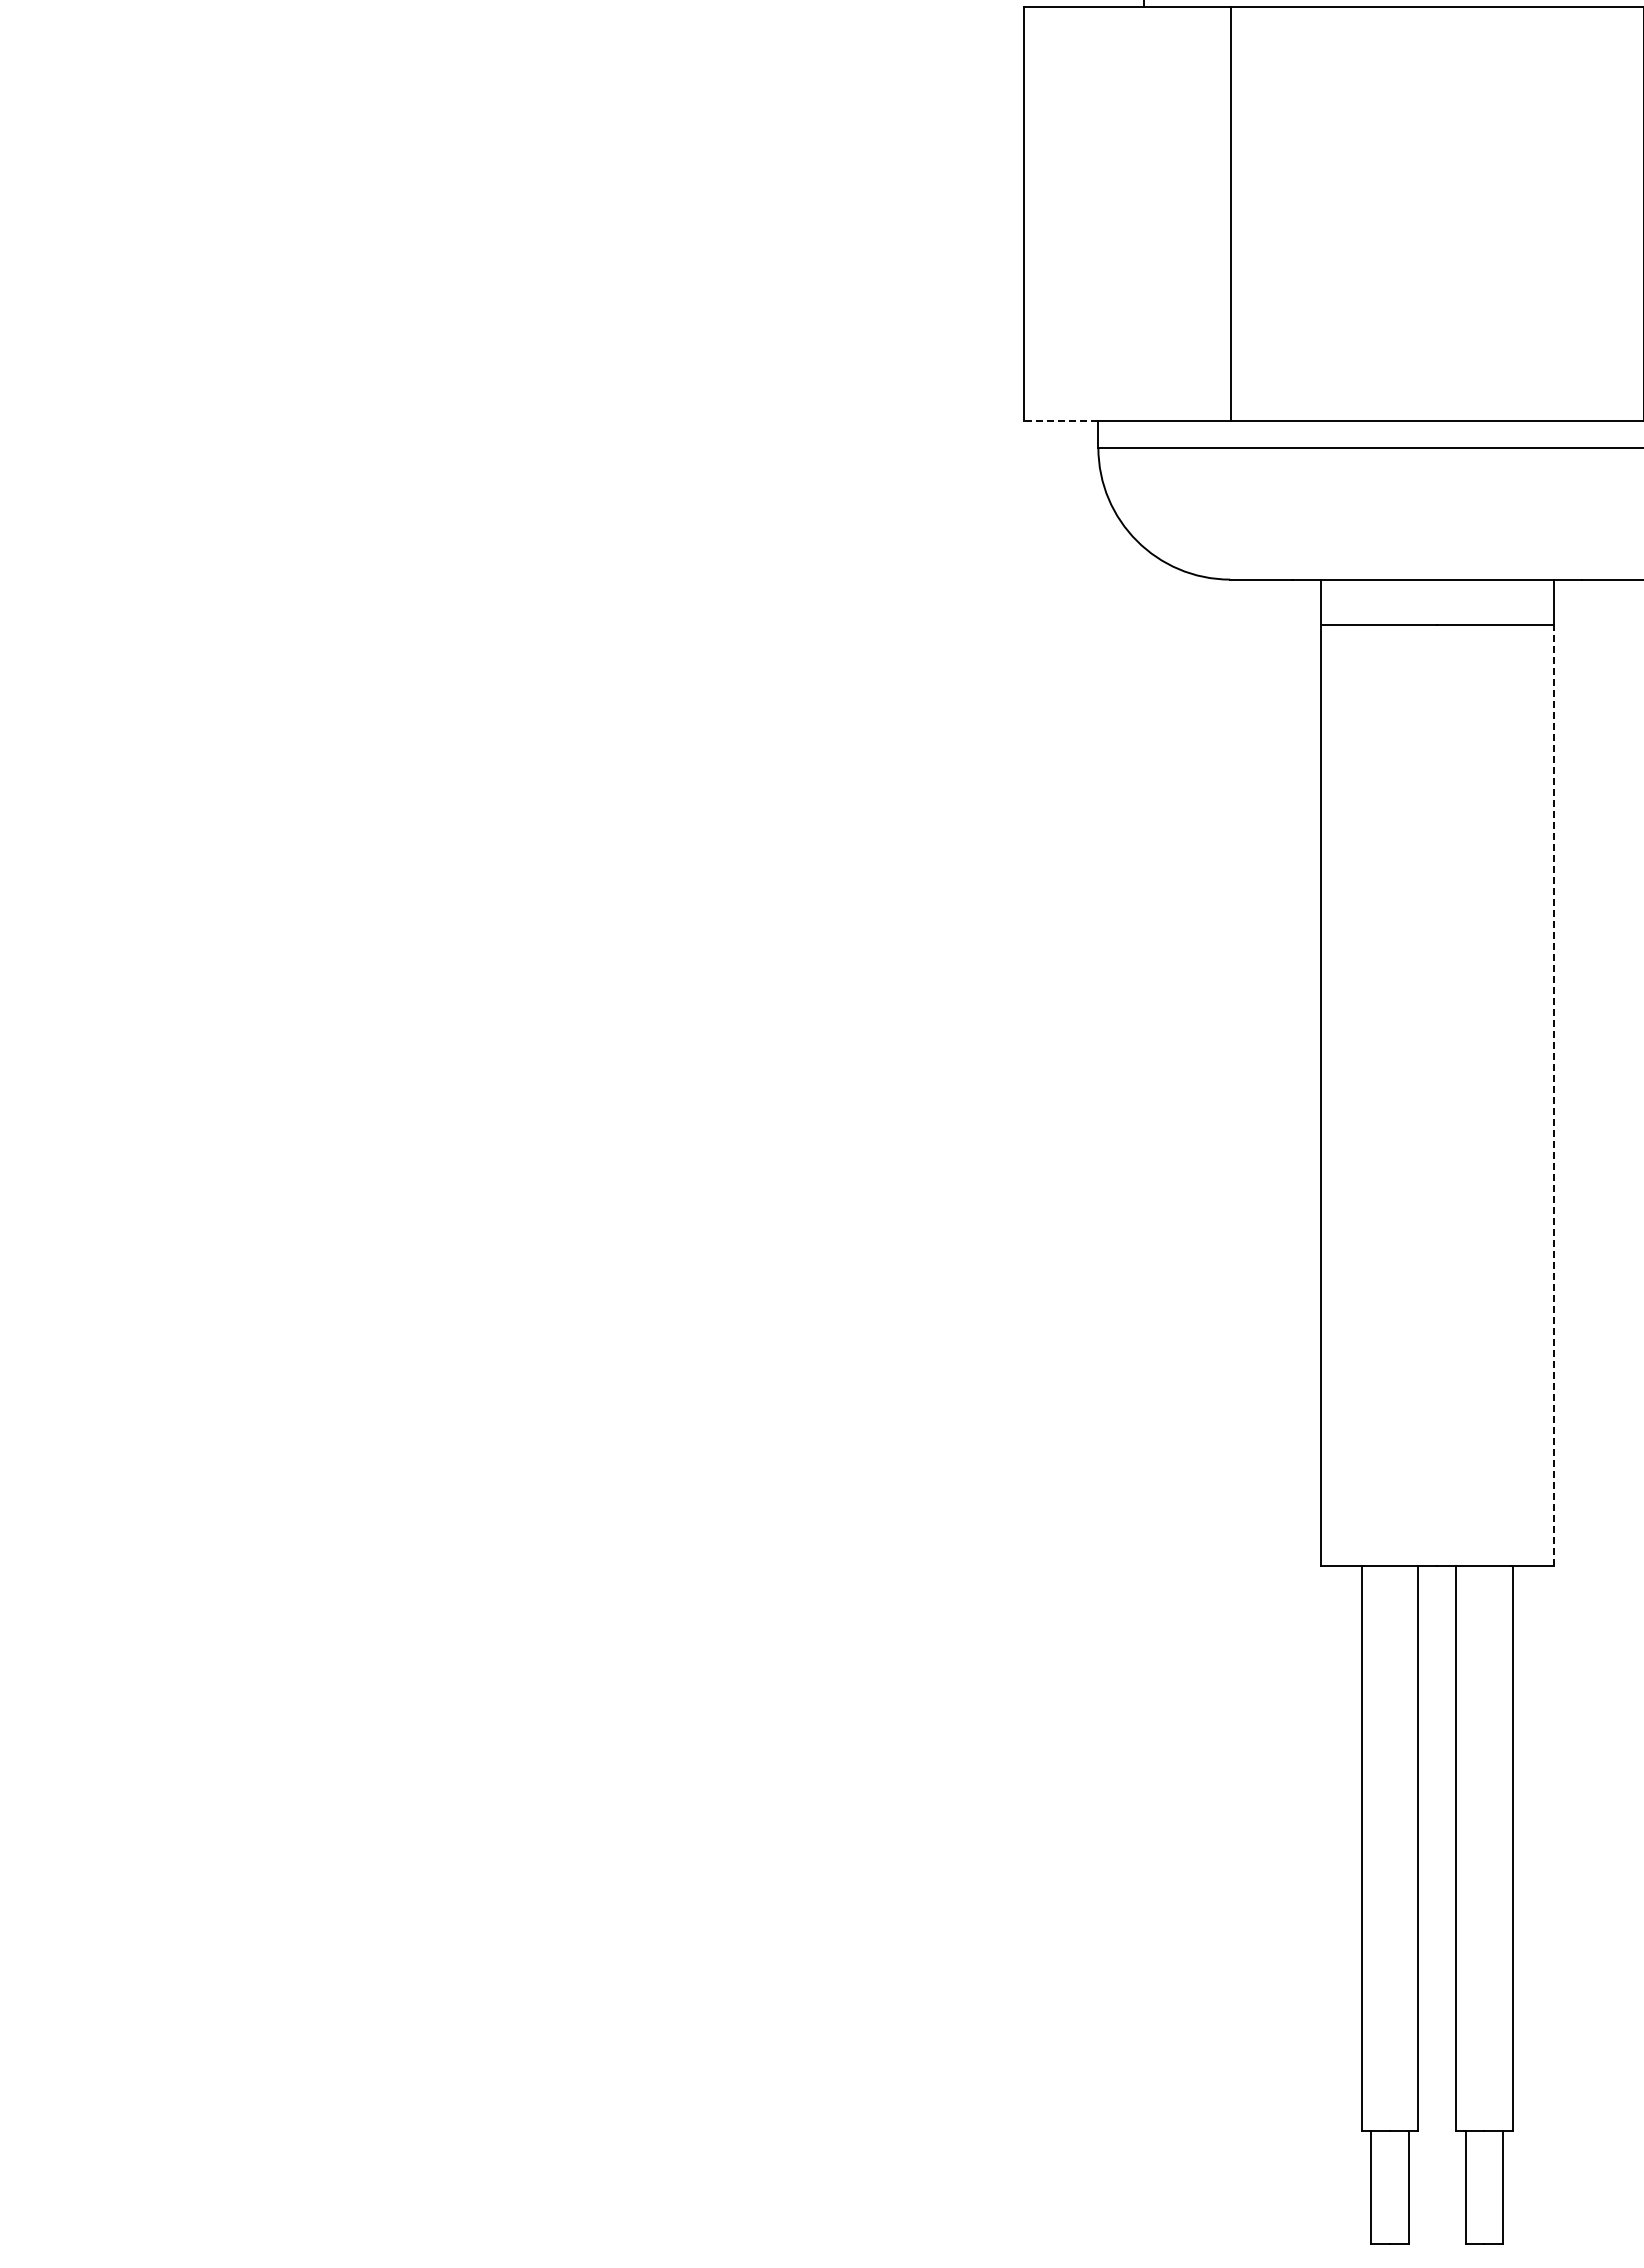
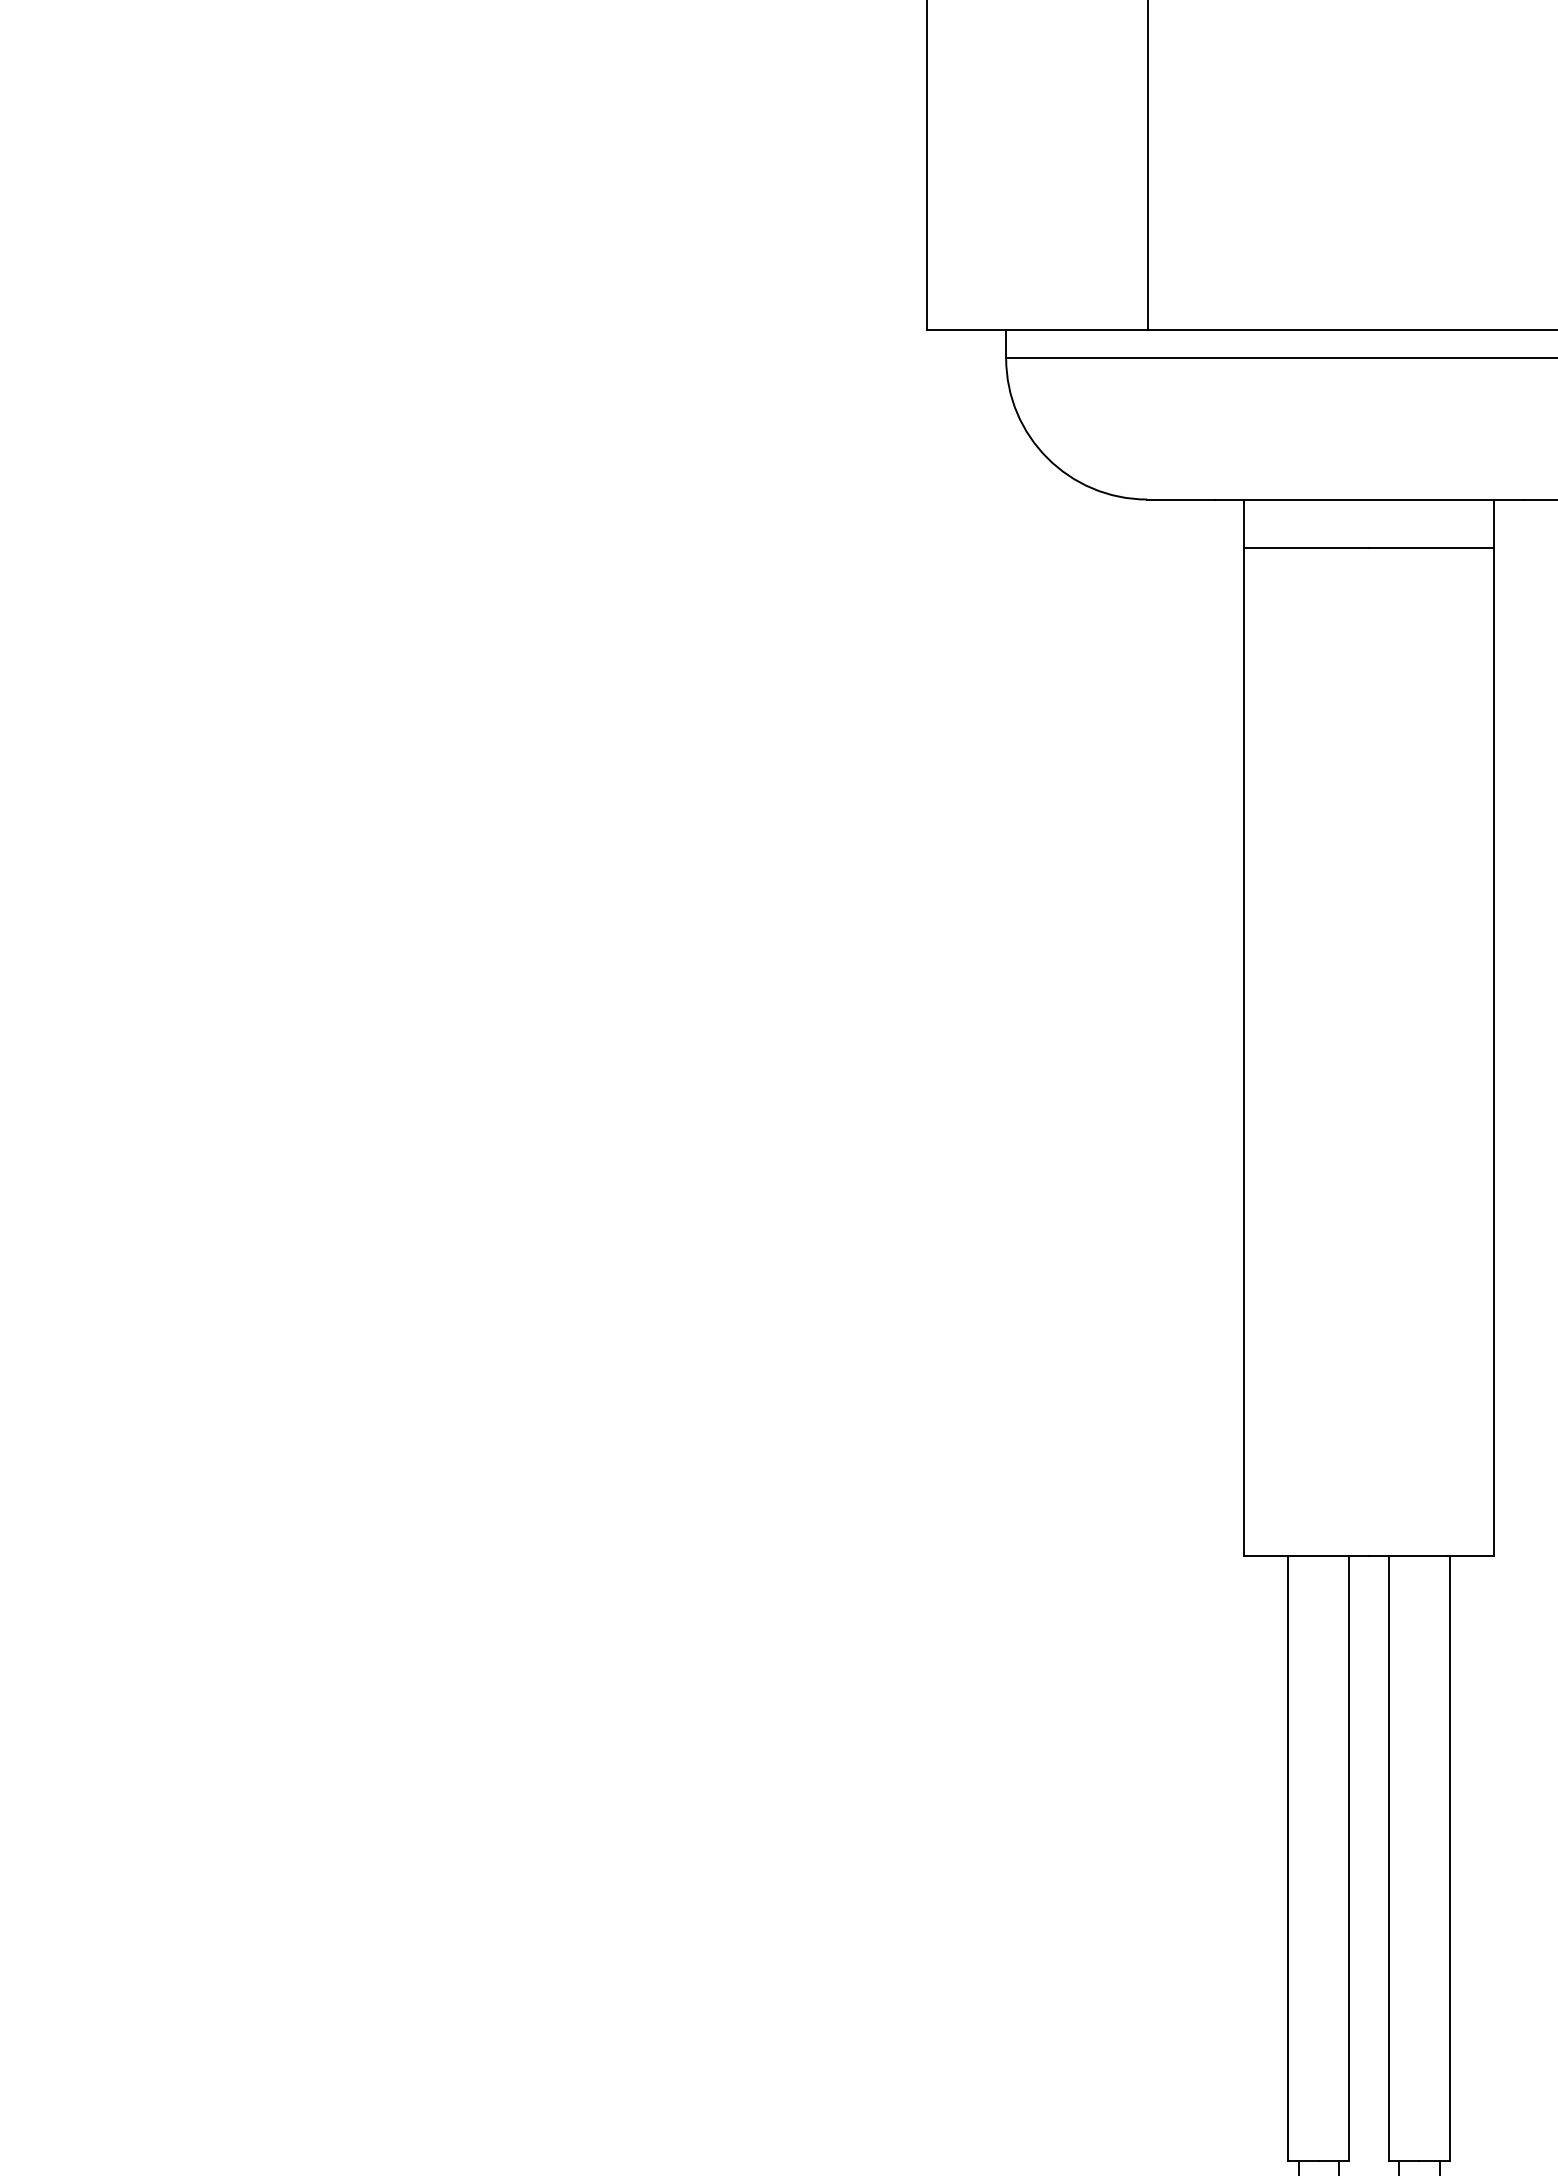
line: (1060, 421) -> (965, 330), dashed -> solid
line: (1554, 1095) -> (1494, 1051), dashed -> solid

